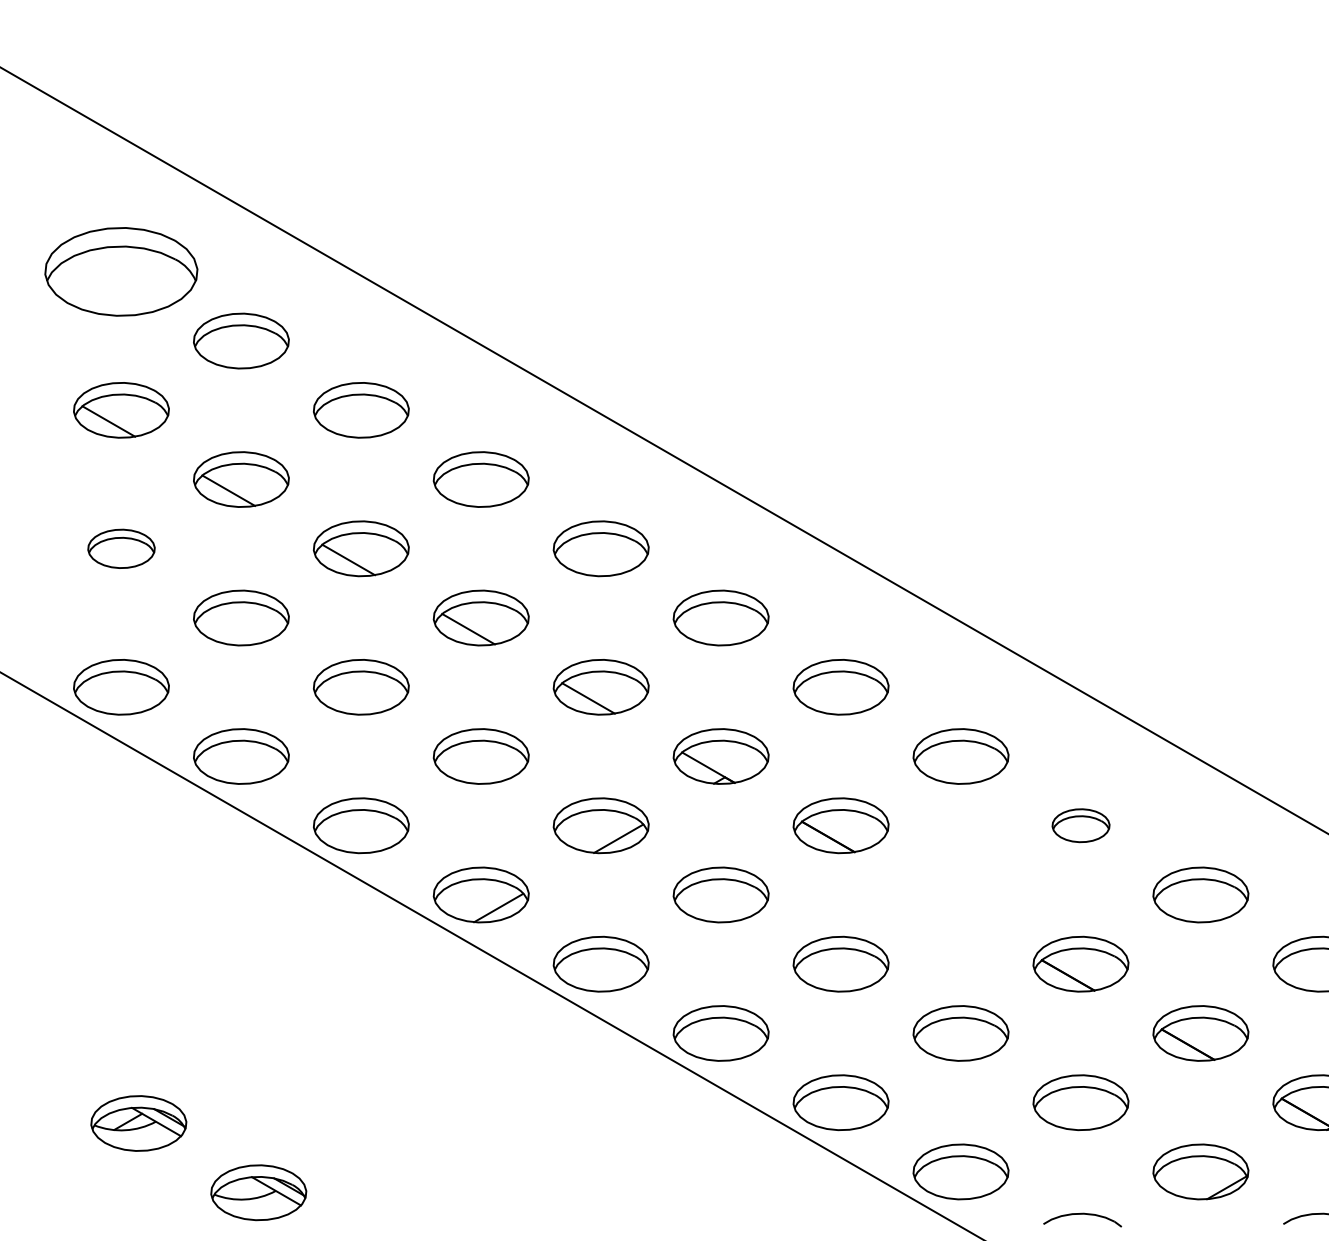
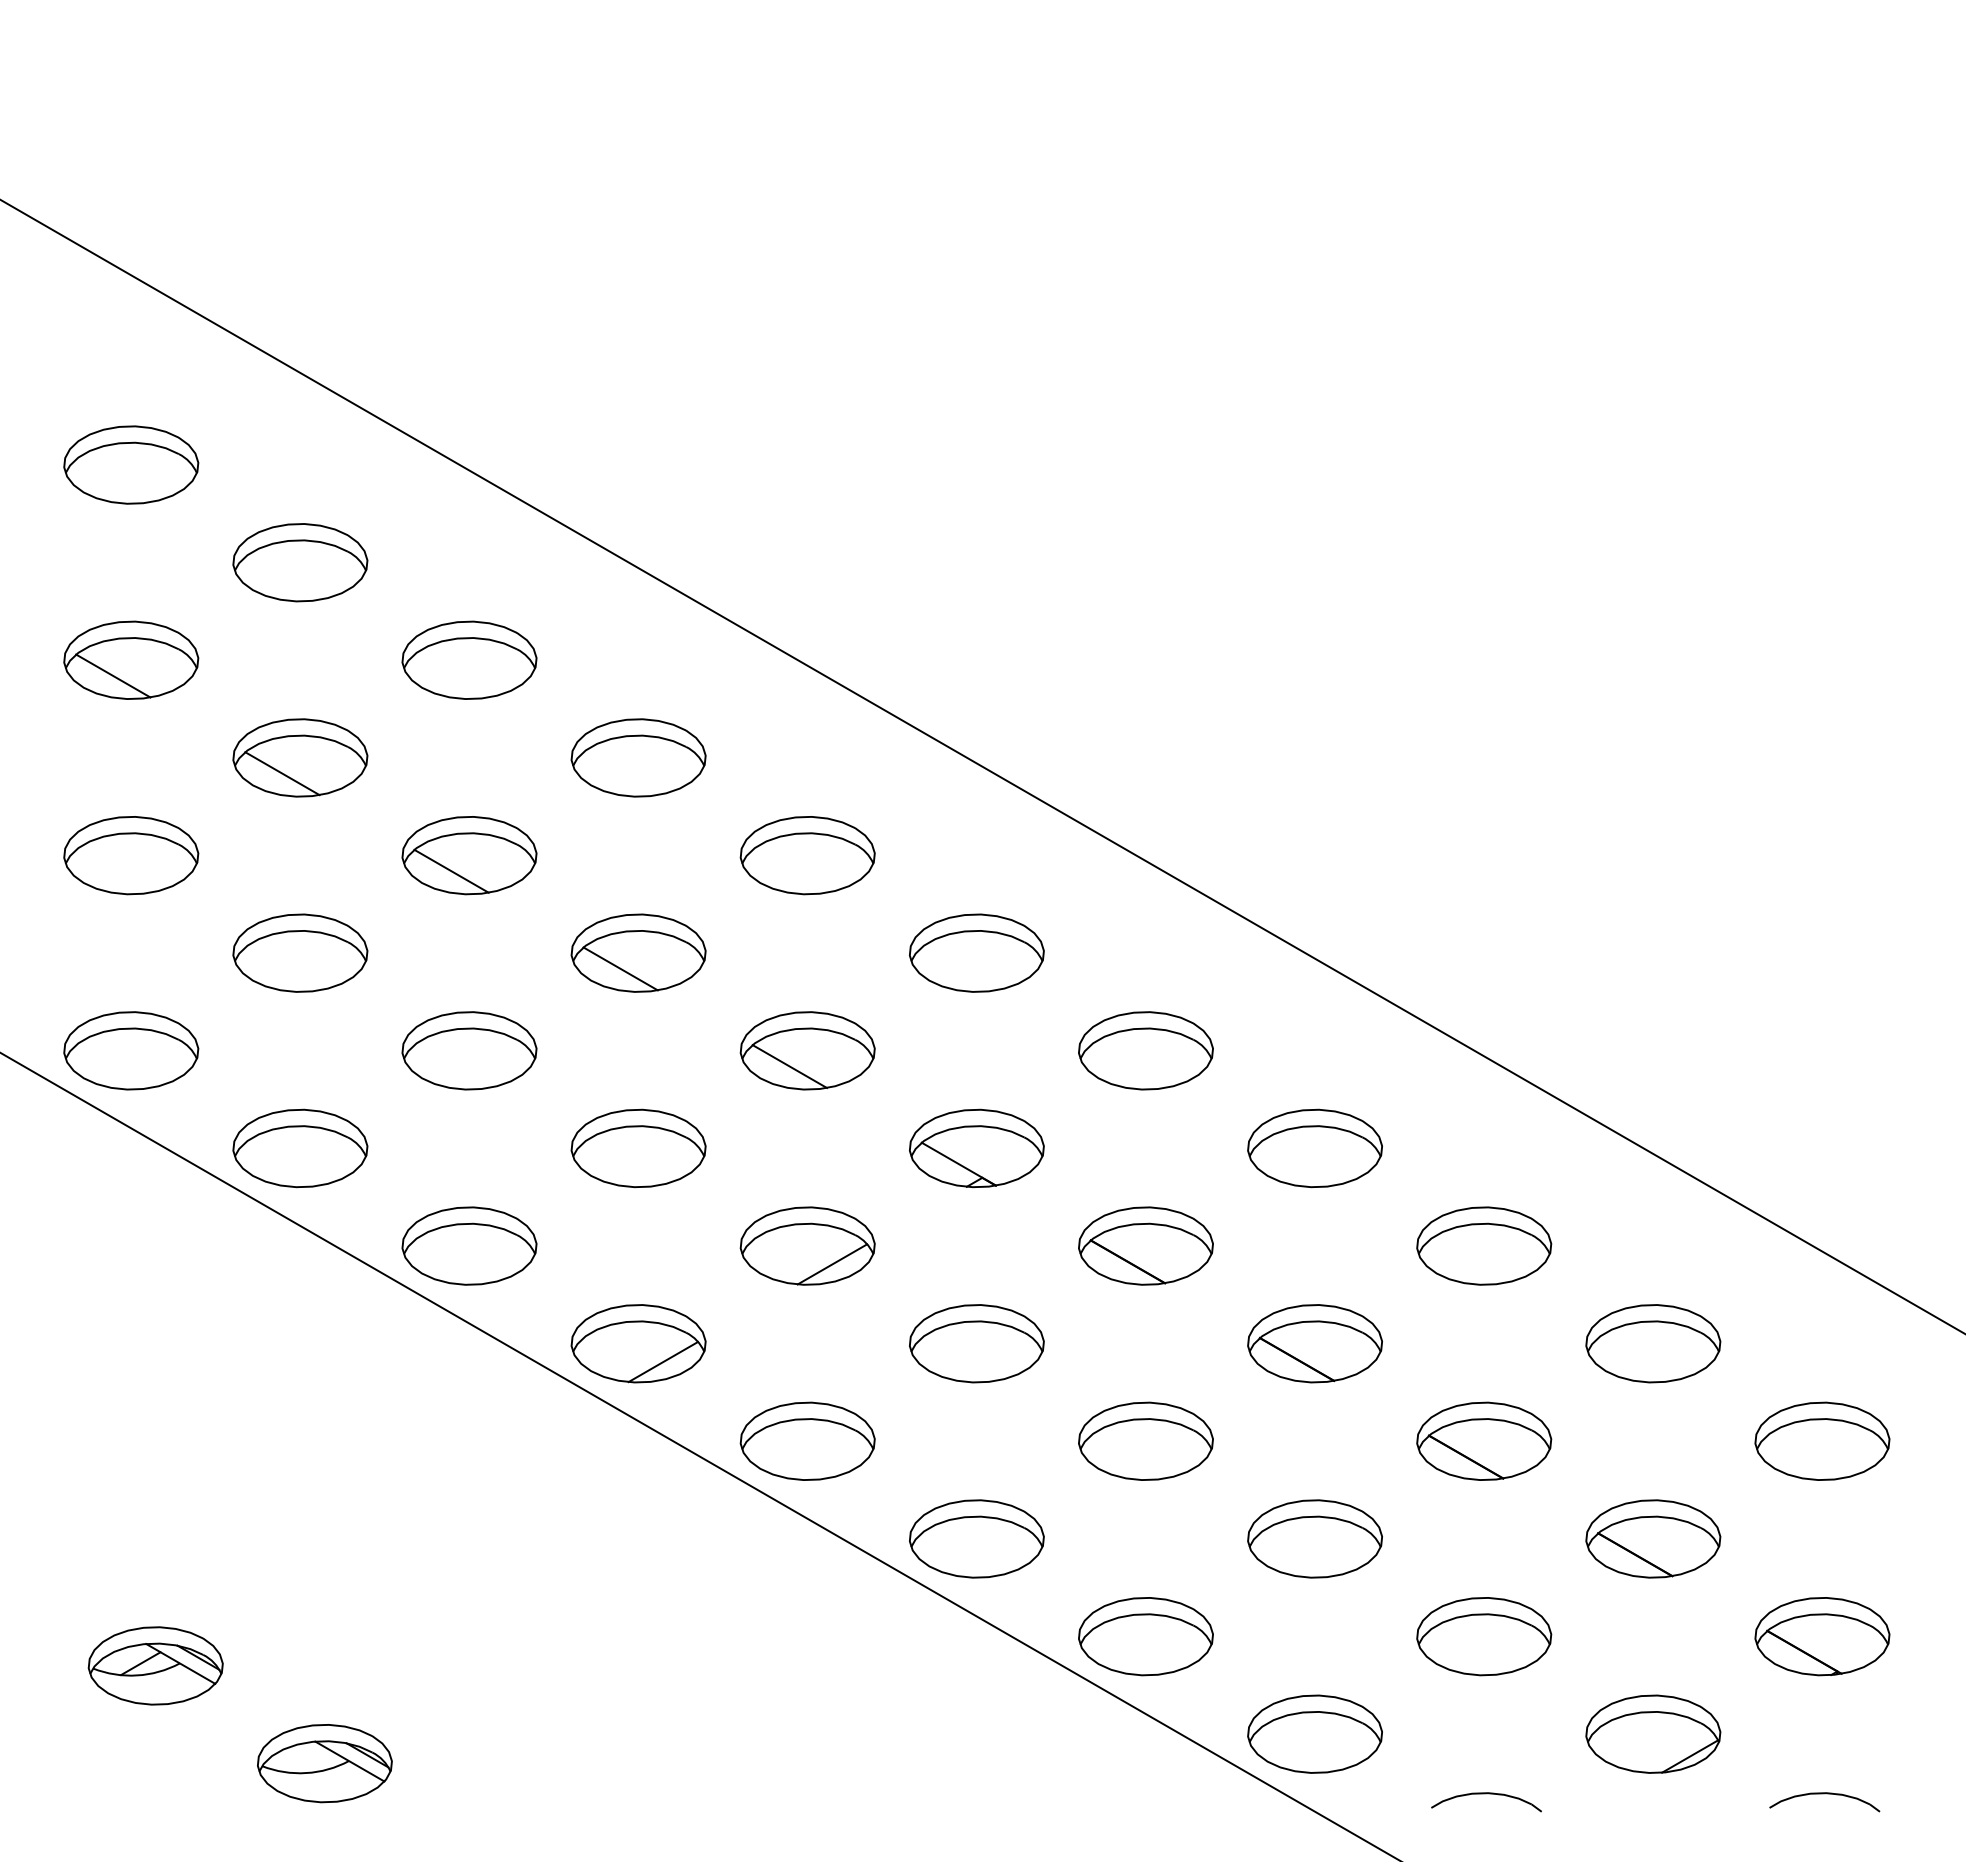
part: (121, 271) -> (131, 464), size x0.62
part: (121, 548) -> (131, 855), size x1.43
part: (1081, 825) -> (1484, 1245), size x1.67
part: (960, 894) -> (1314, 1343), added

